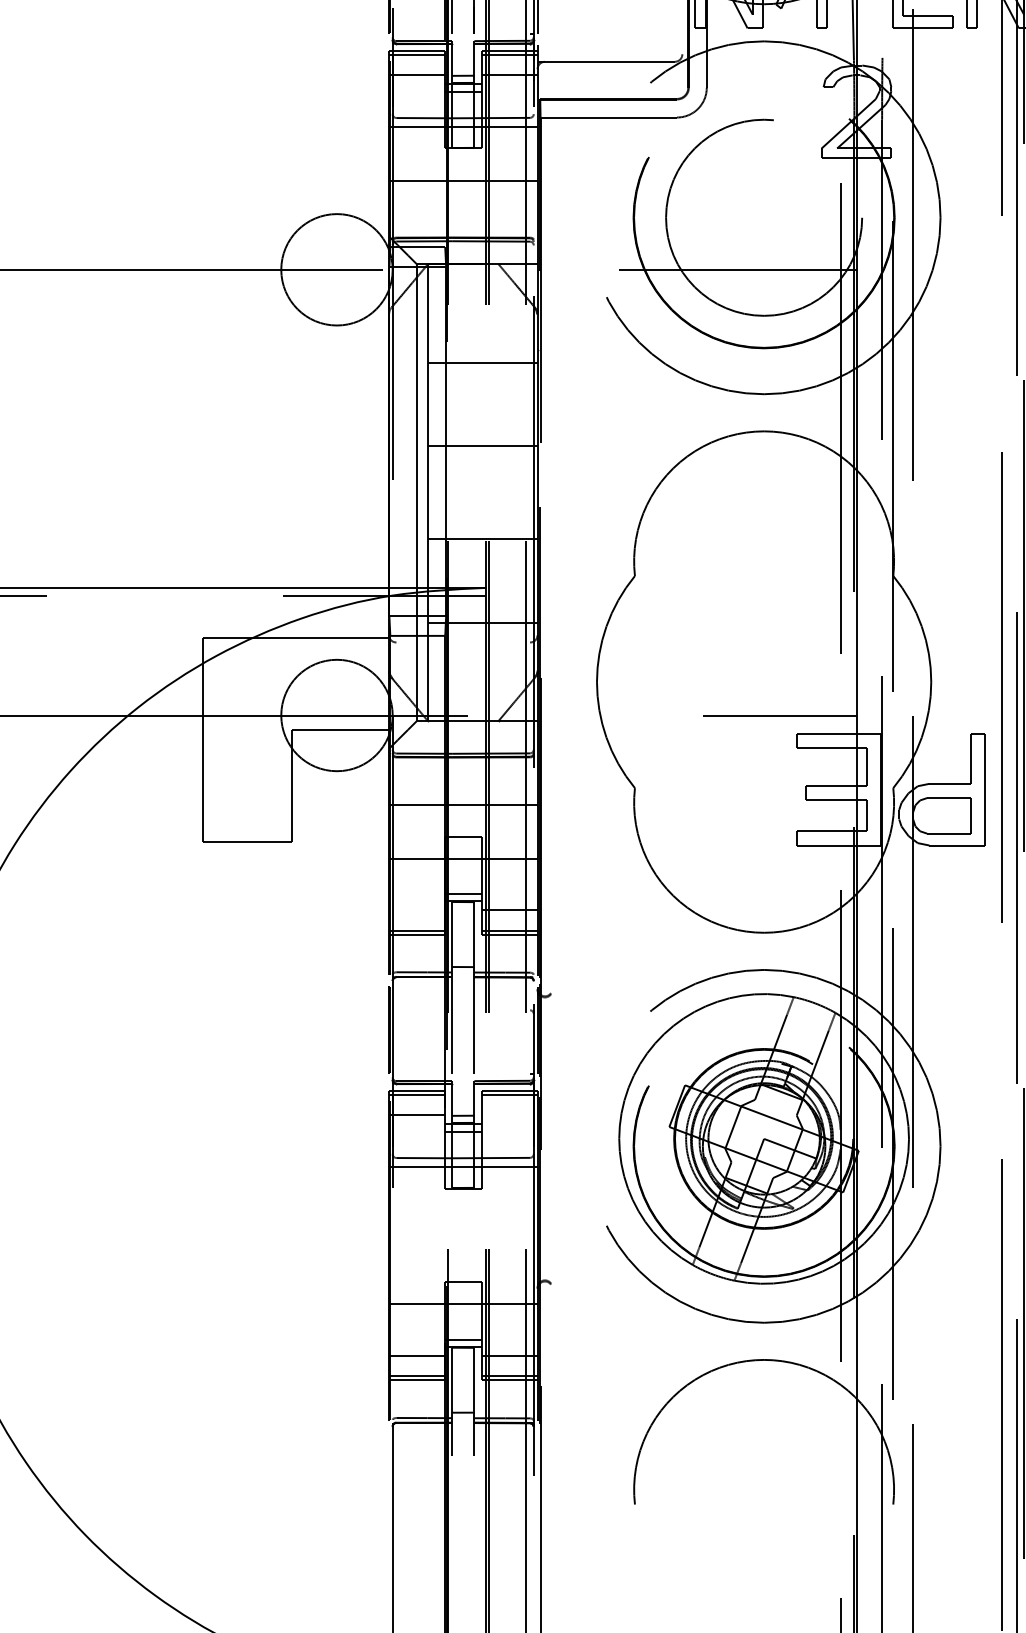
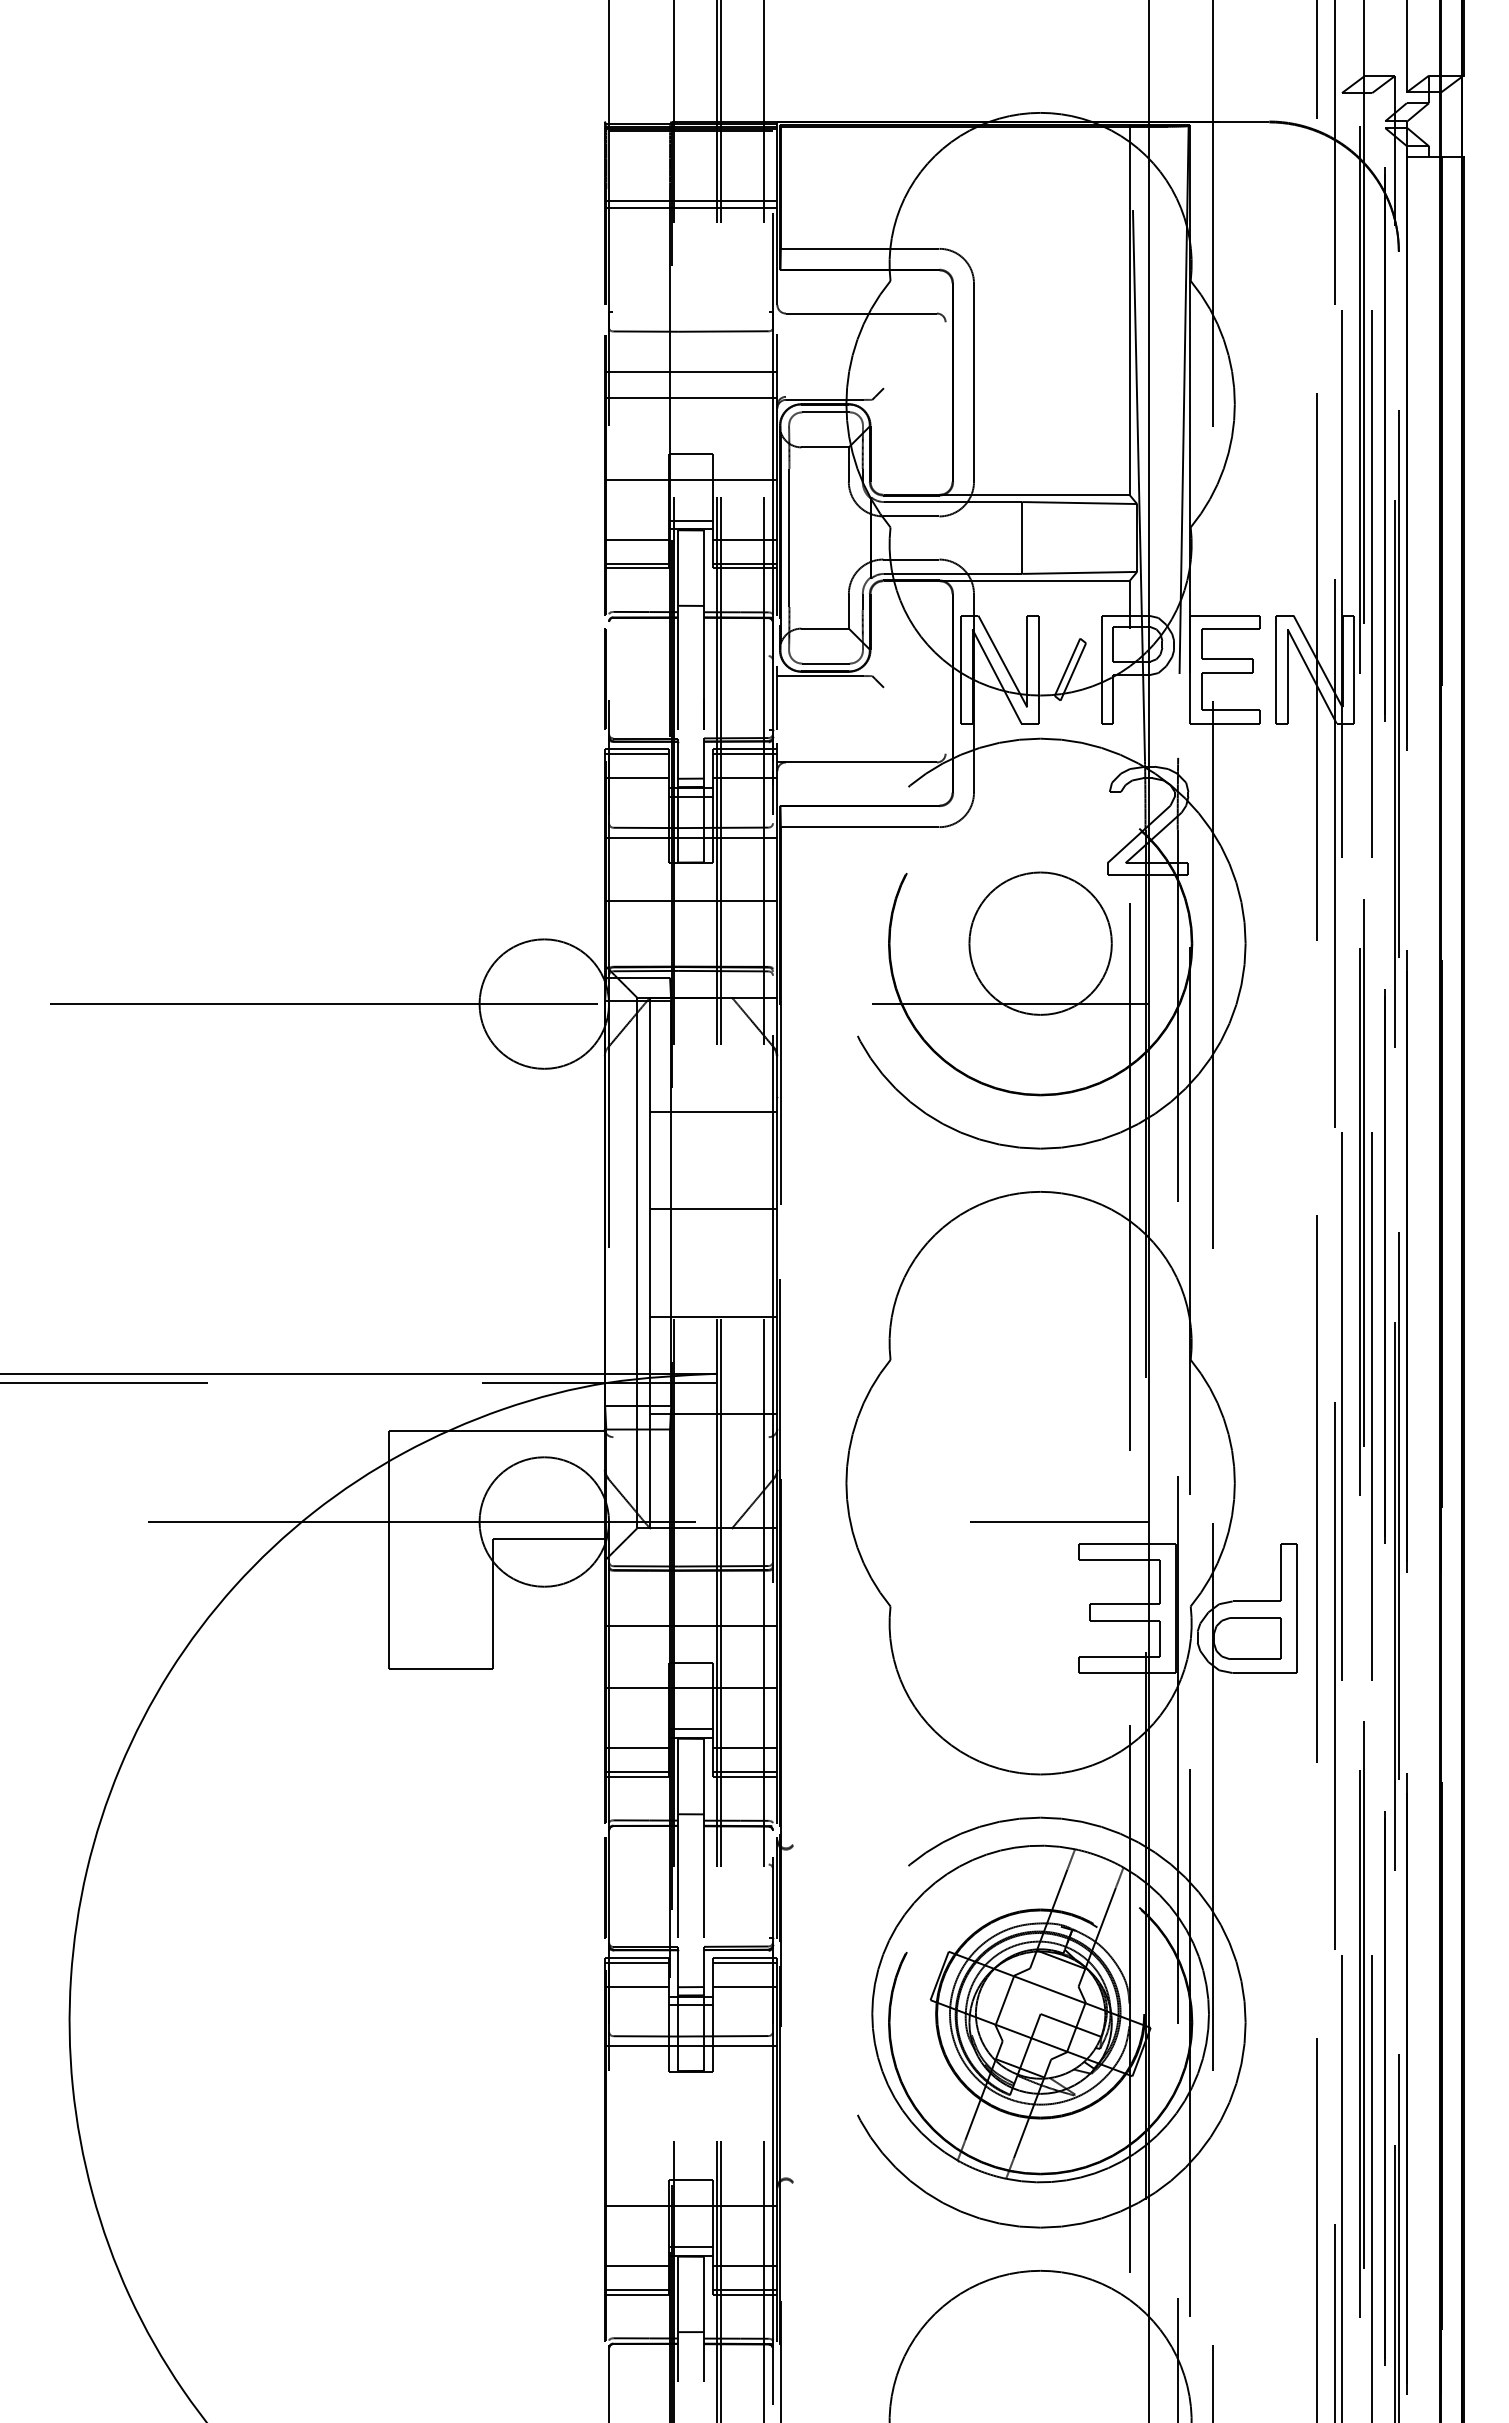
circle: (764, 217) -> (1040, 943), size x0.62
line: (416, 909) -> (636, 1747), added
line: (509, 1115) -> (744, 1986), added

